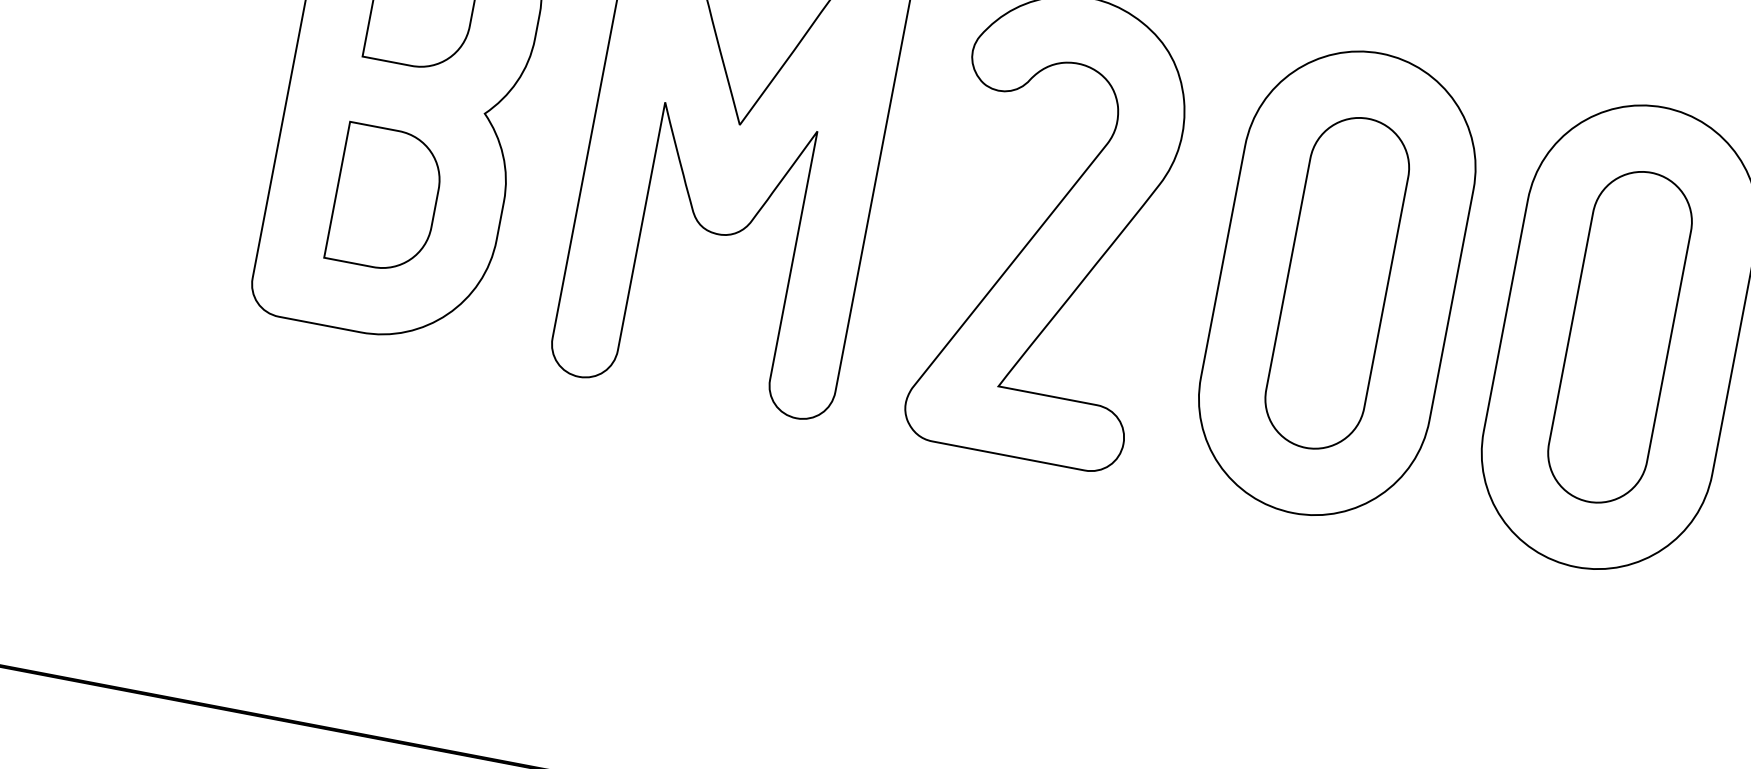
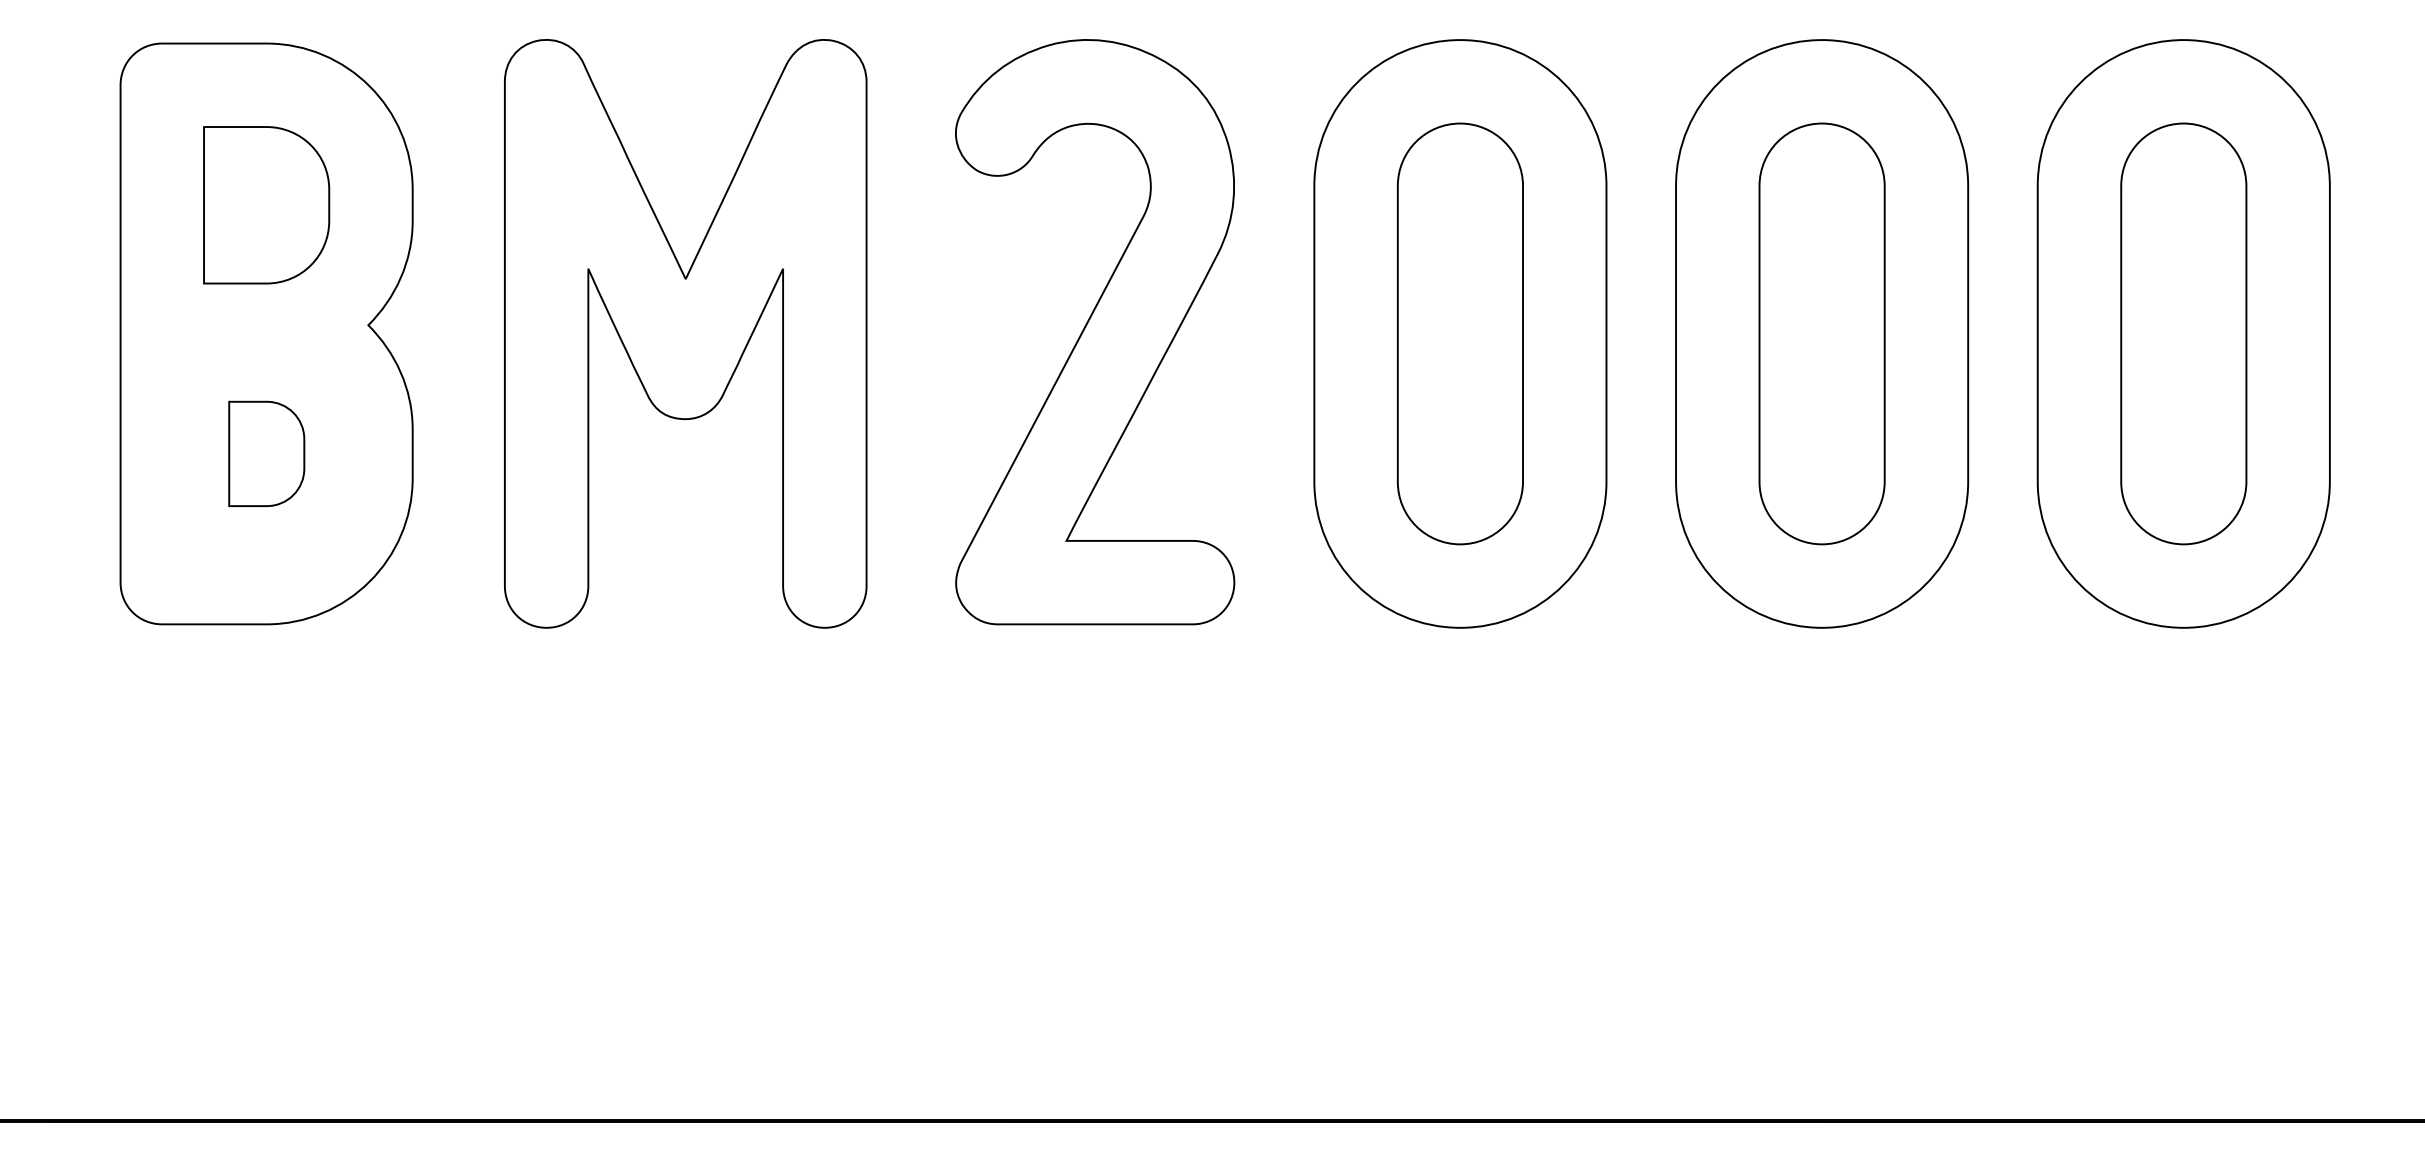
part: (386, 198) -> (266, 453), size x0.6

